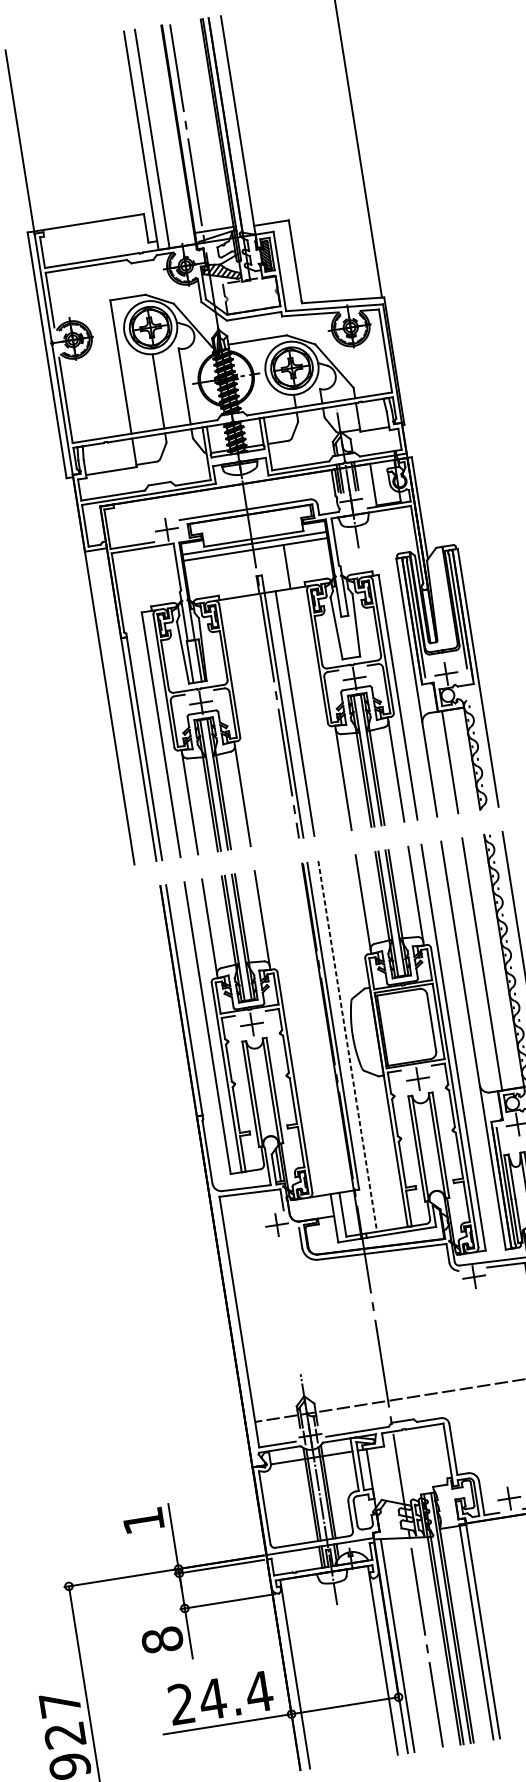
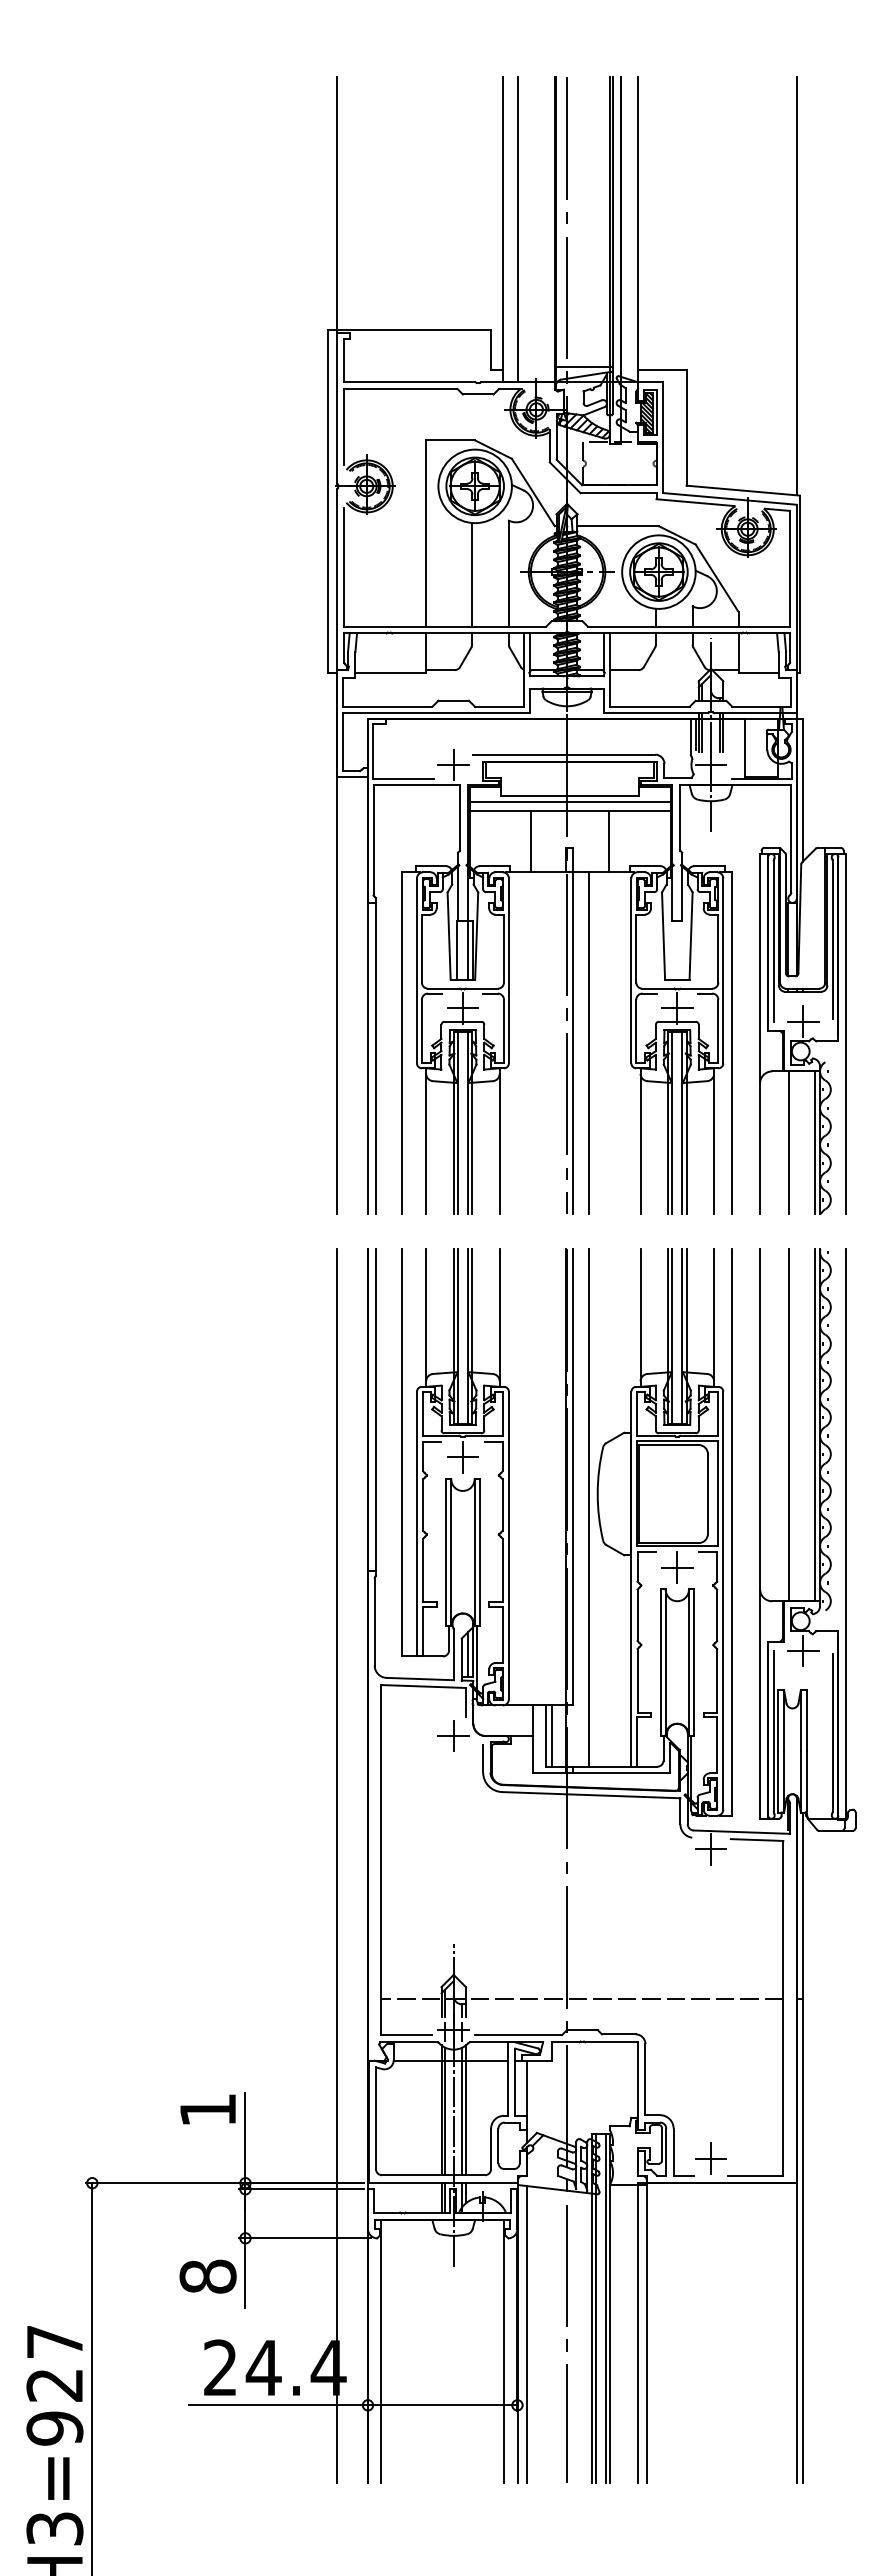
line: (230, 575) -> (530, 841), added
line: (468, 759) -> (815, 1142), added
line: (500, 961) -> (815, 1425), added
line: (347, 1046) -> (588, 1507), dashed -> solid
line: (347, 1213) -> (552, 1735), added
line: (208, 1331) -> (337, 1866), added

